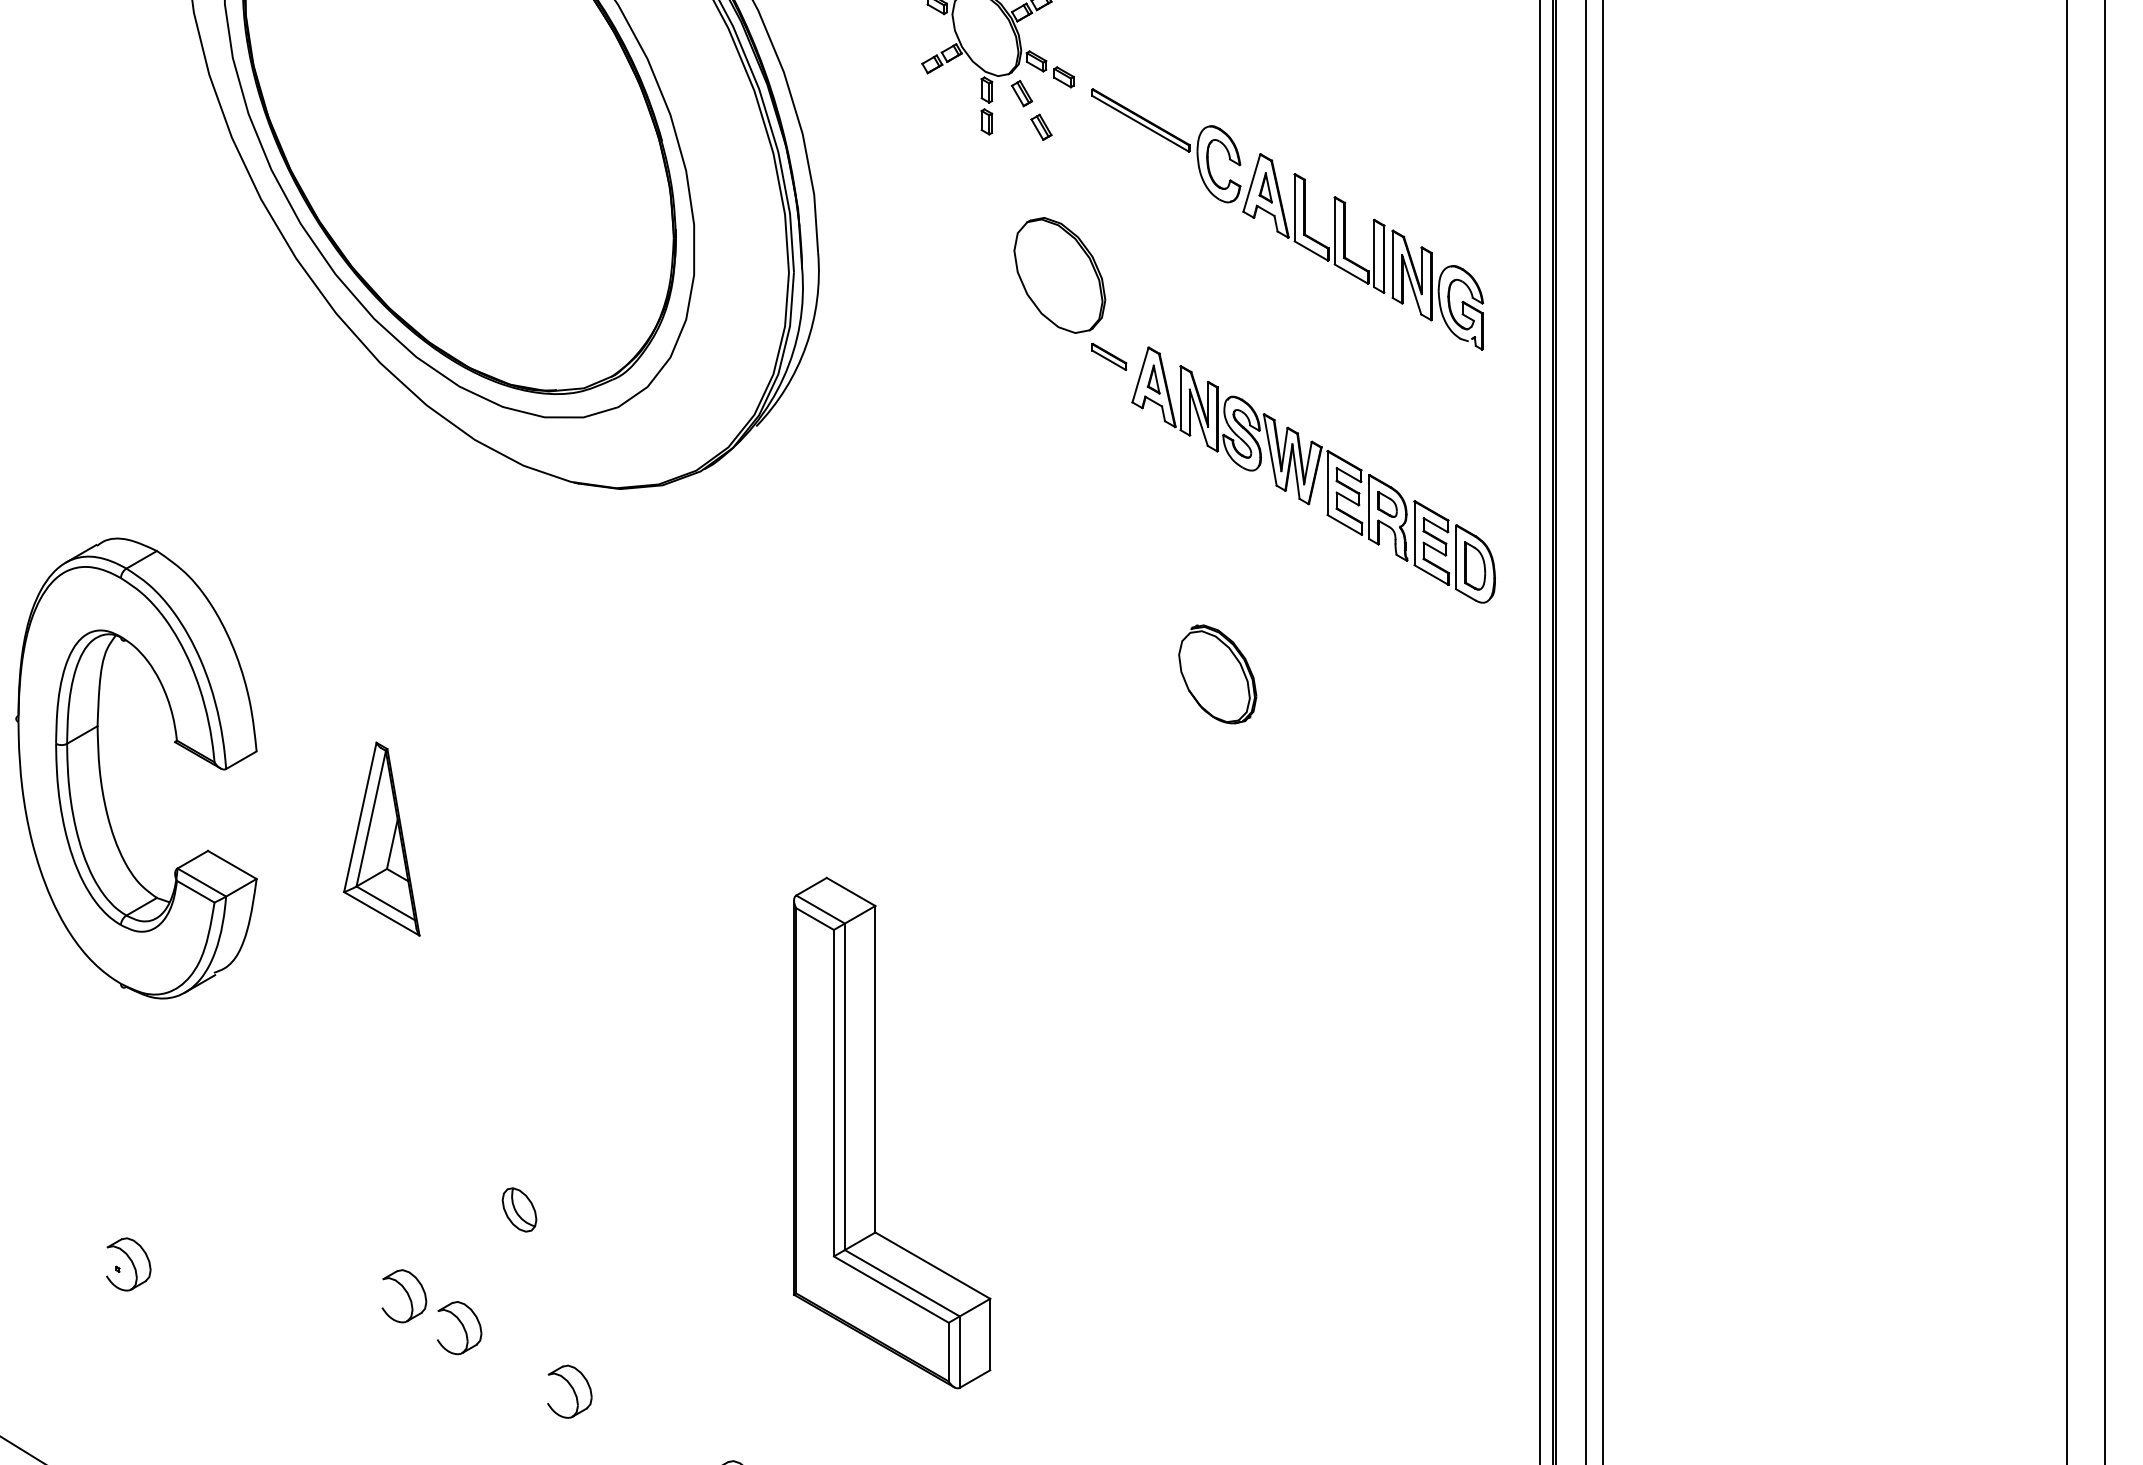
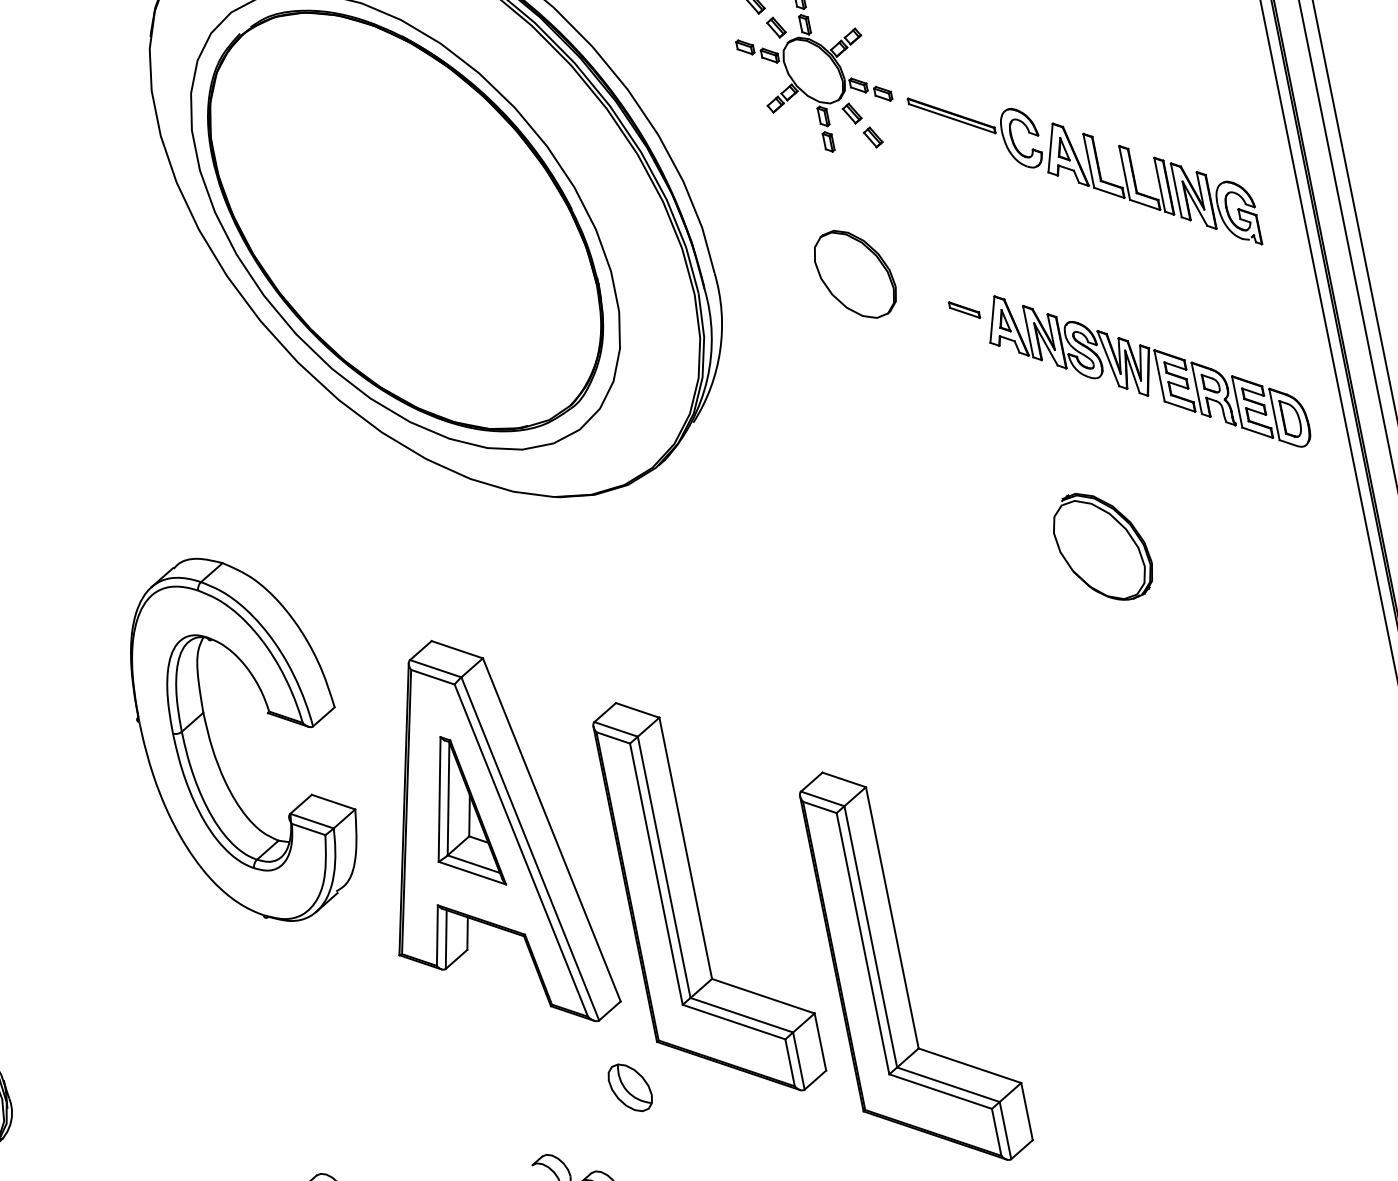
part: (1059, 275) -> (855, 274), moved
part: (1217, 674) -> (1102, 546), size x1.43
part: (101, 774) -> (214, 750), moved
part: (401, 873) -> (481, 837), added
part: (644, 999) -> (696, 899), added
part: (519, 1209) -> (630, 1087), size x1.43

